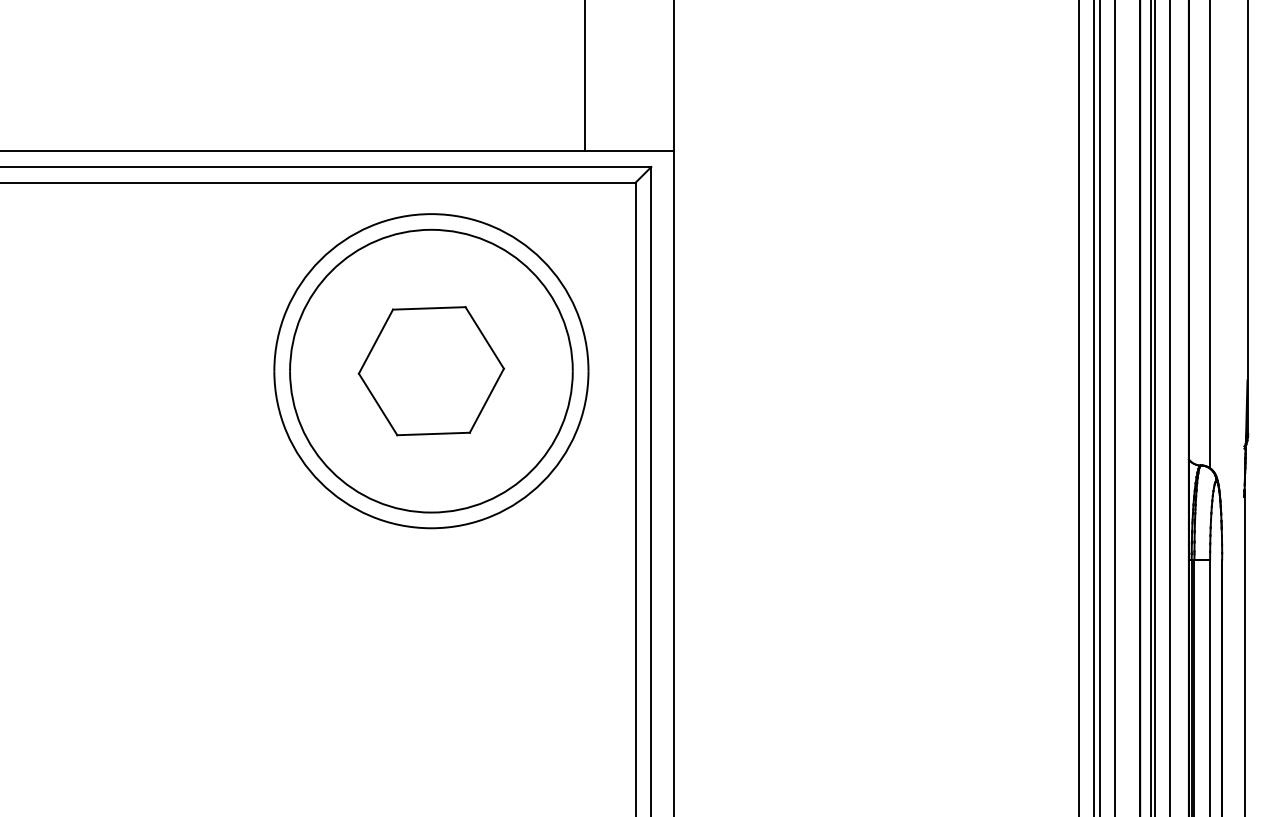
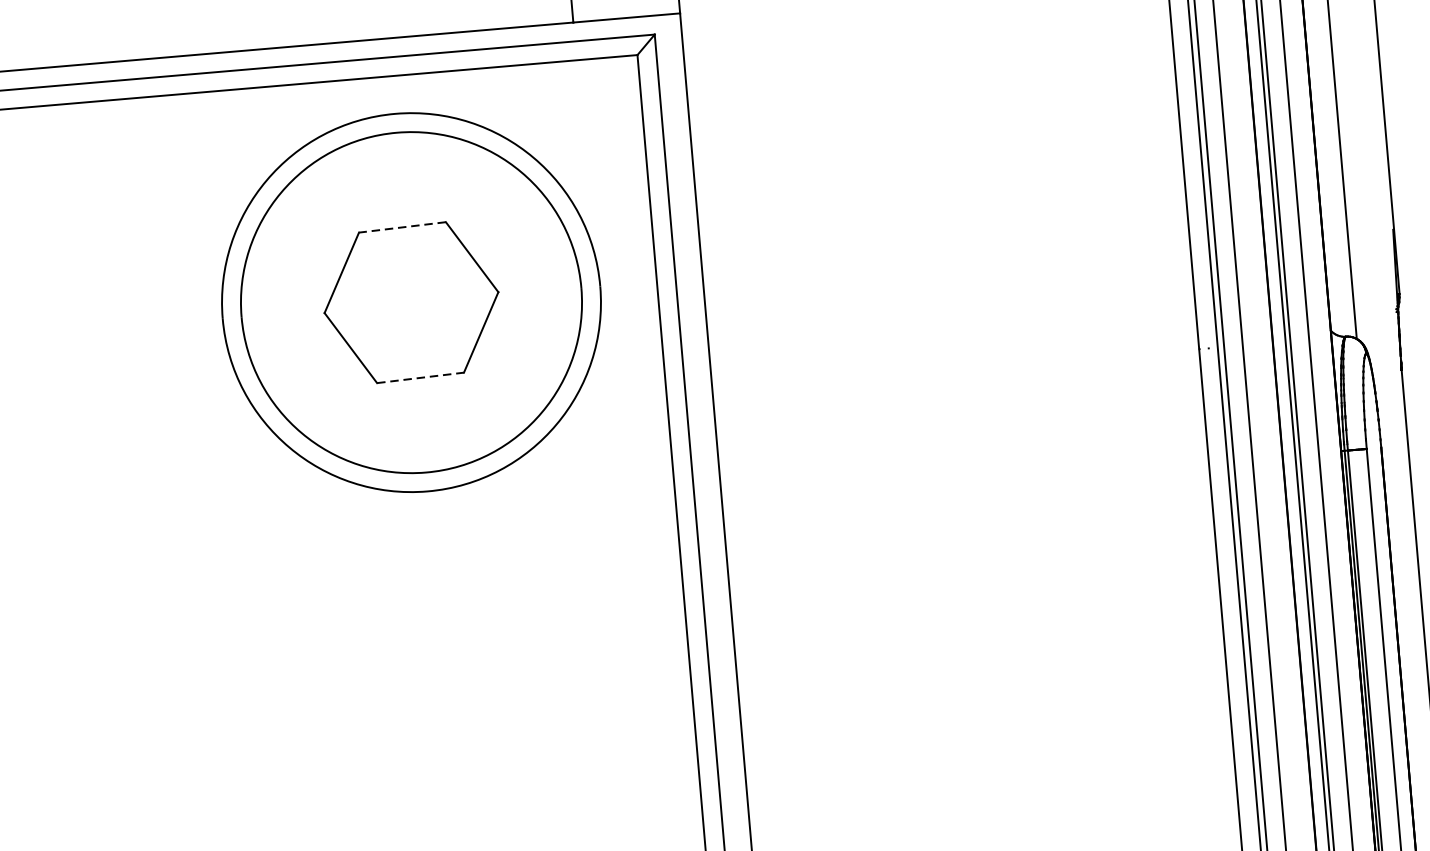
line: (428, 308) -> (401, 227), solid -> dashed
line: (434, 433) -> (421, 377), solid -> dashed

